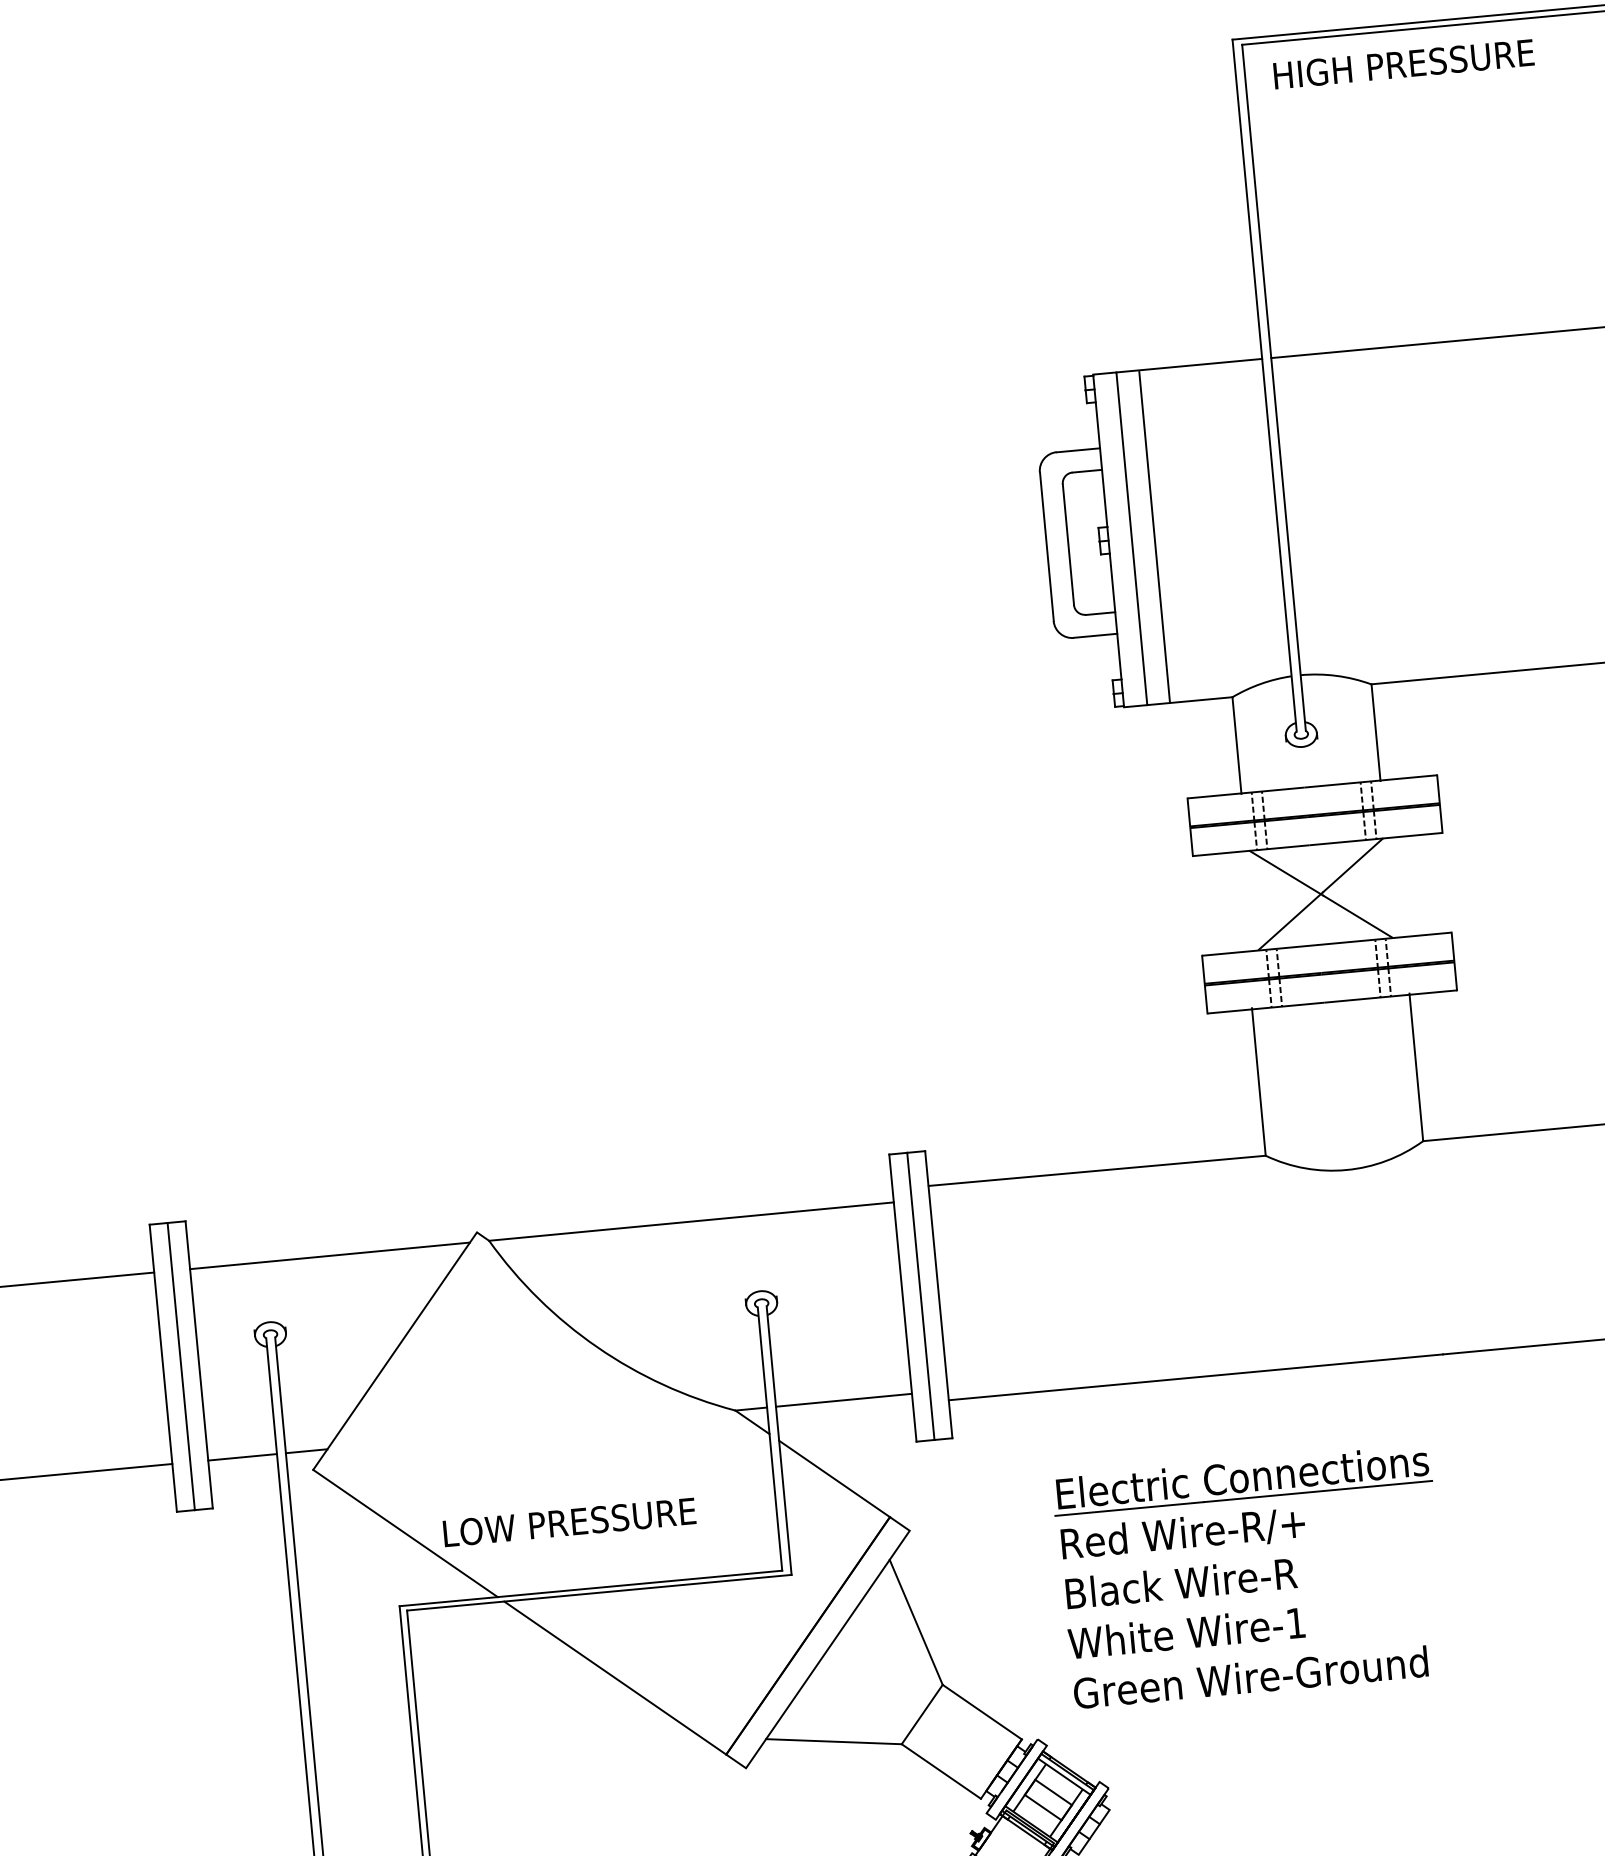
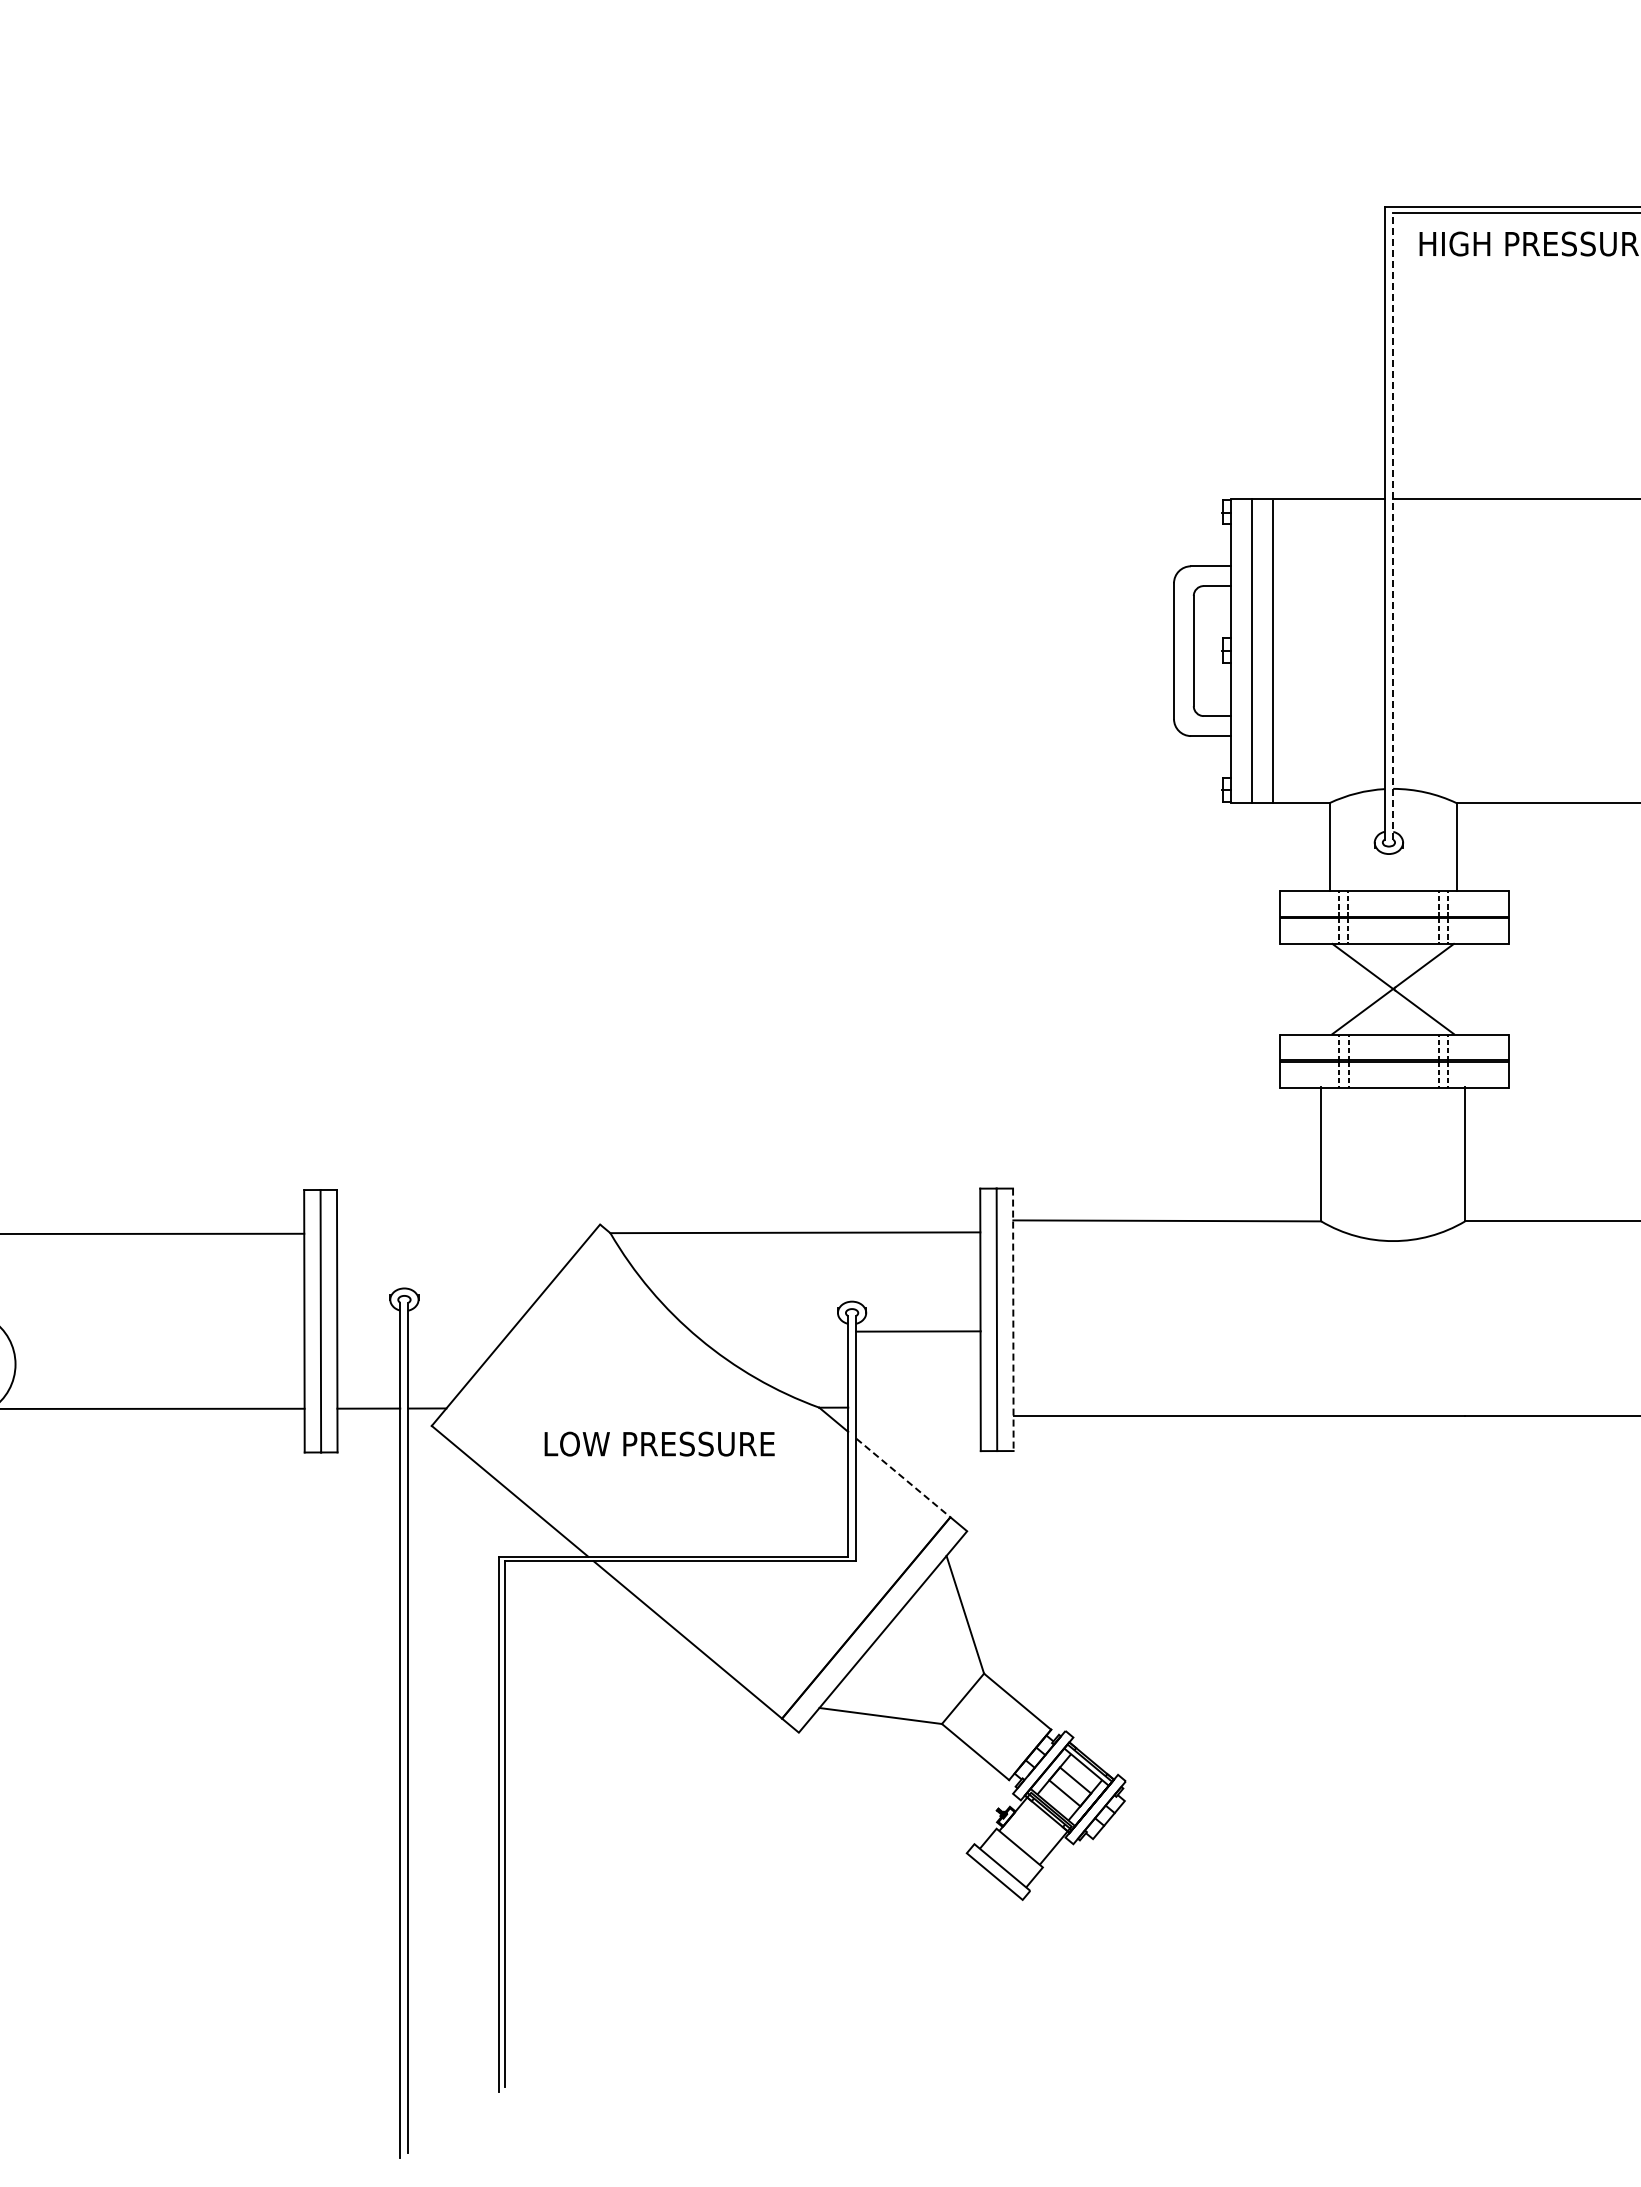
line: (1274, 388) -> (1393, 526), solid -> dashed
line: (329, 1255) -> (464, 1233), removed
line: (939, 1295) -> (1013, 1320), solid -> dashed
line: (843, 1400) -> (918, 1331), moved
line: (834, 1479) -> (903, 1478), solid -> dashed
text: (569, 1521) -> (659, 1443), moved
part: (1250, 1576) -> (1272, 1601), removed

